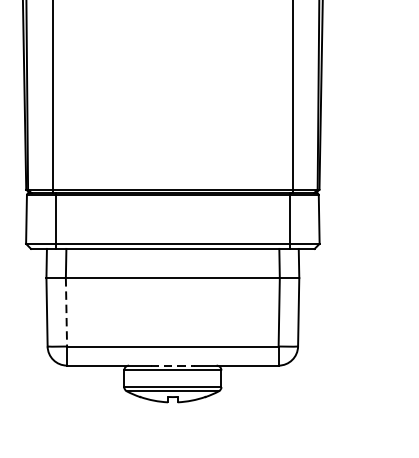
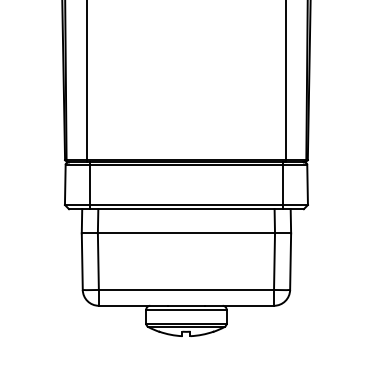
line: (66, 313) -> (98, 262), dashed -> solid
line: (172, 365) -> (186, 305), dashed -> solid

